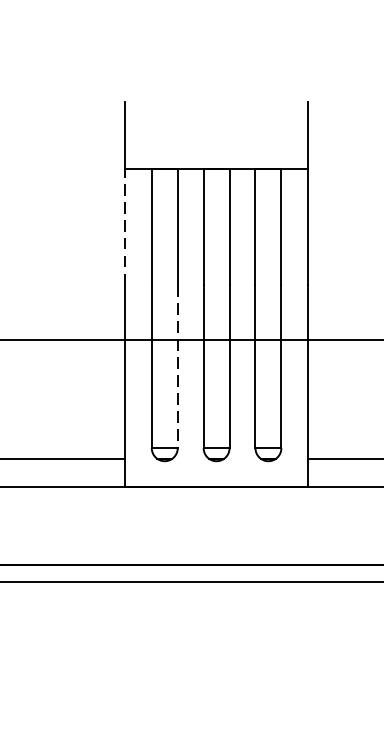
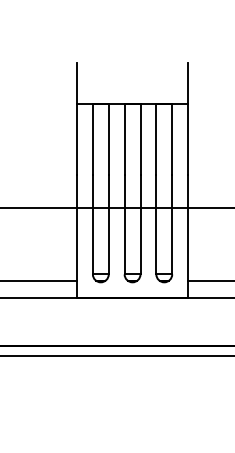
line: (125, 226) -> (76, 138), dashed -> solid
line: (177, 366) -> (108, 224), dashed -> solid

